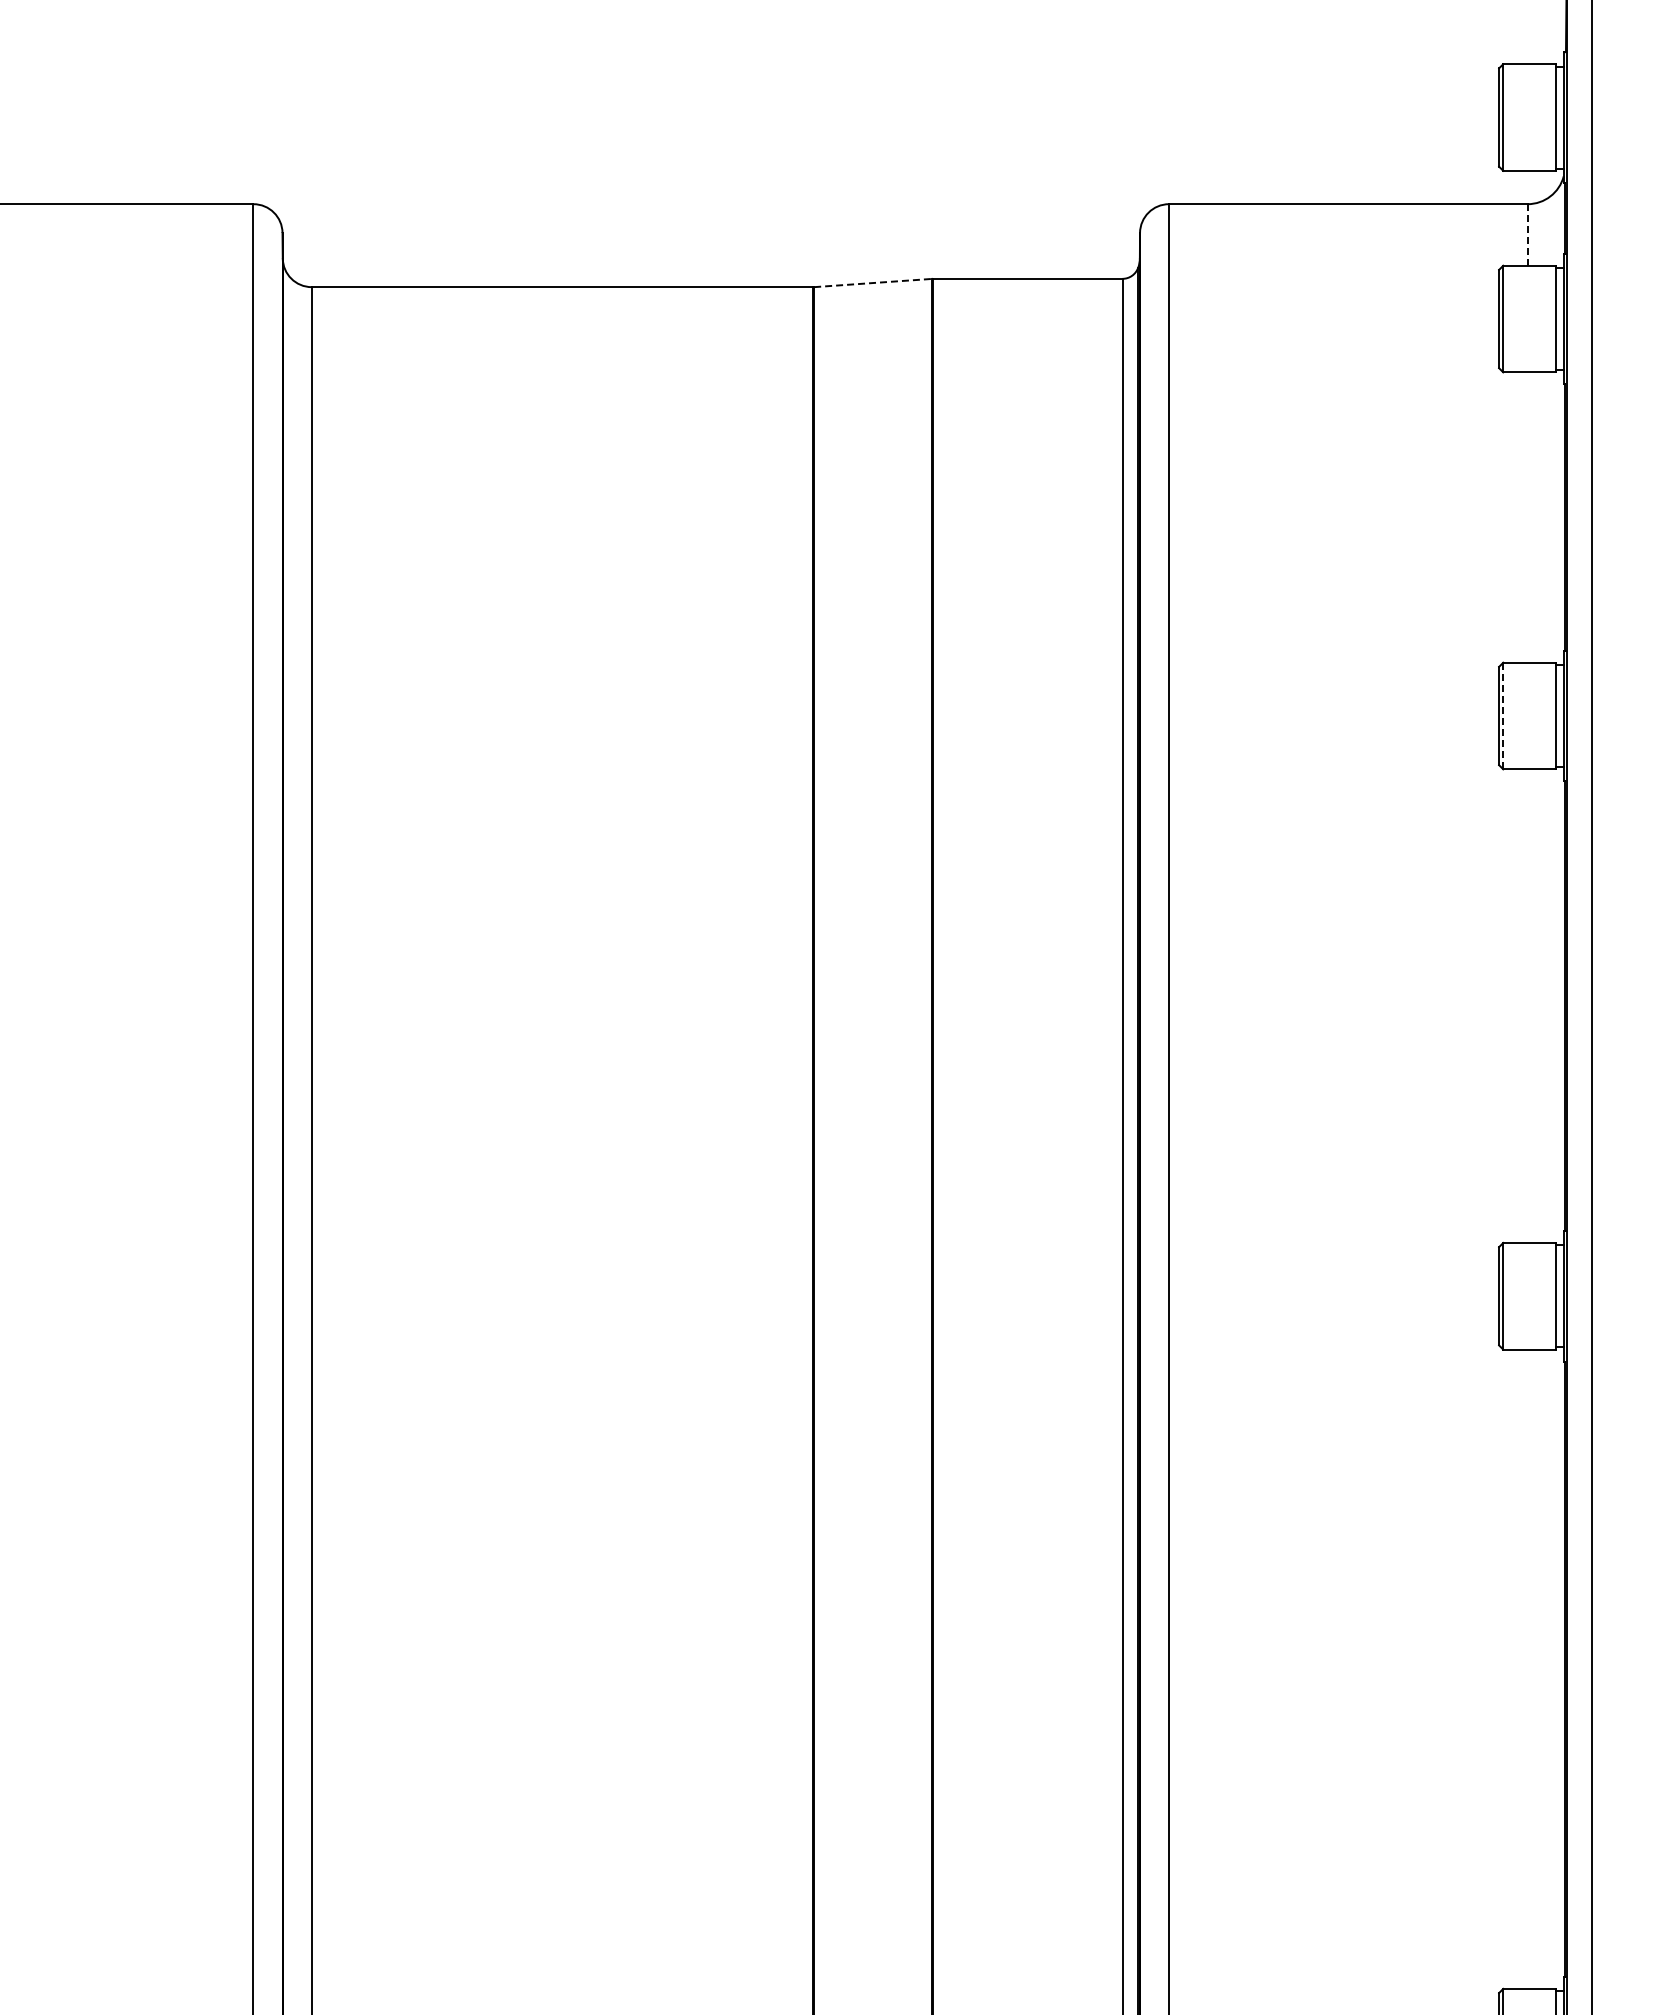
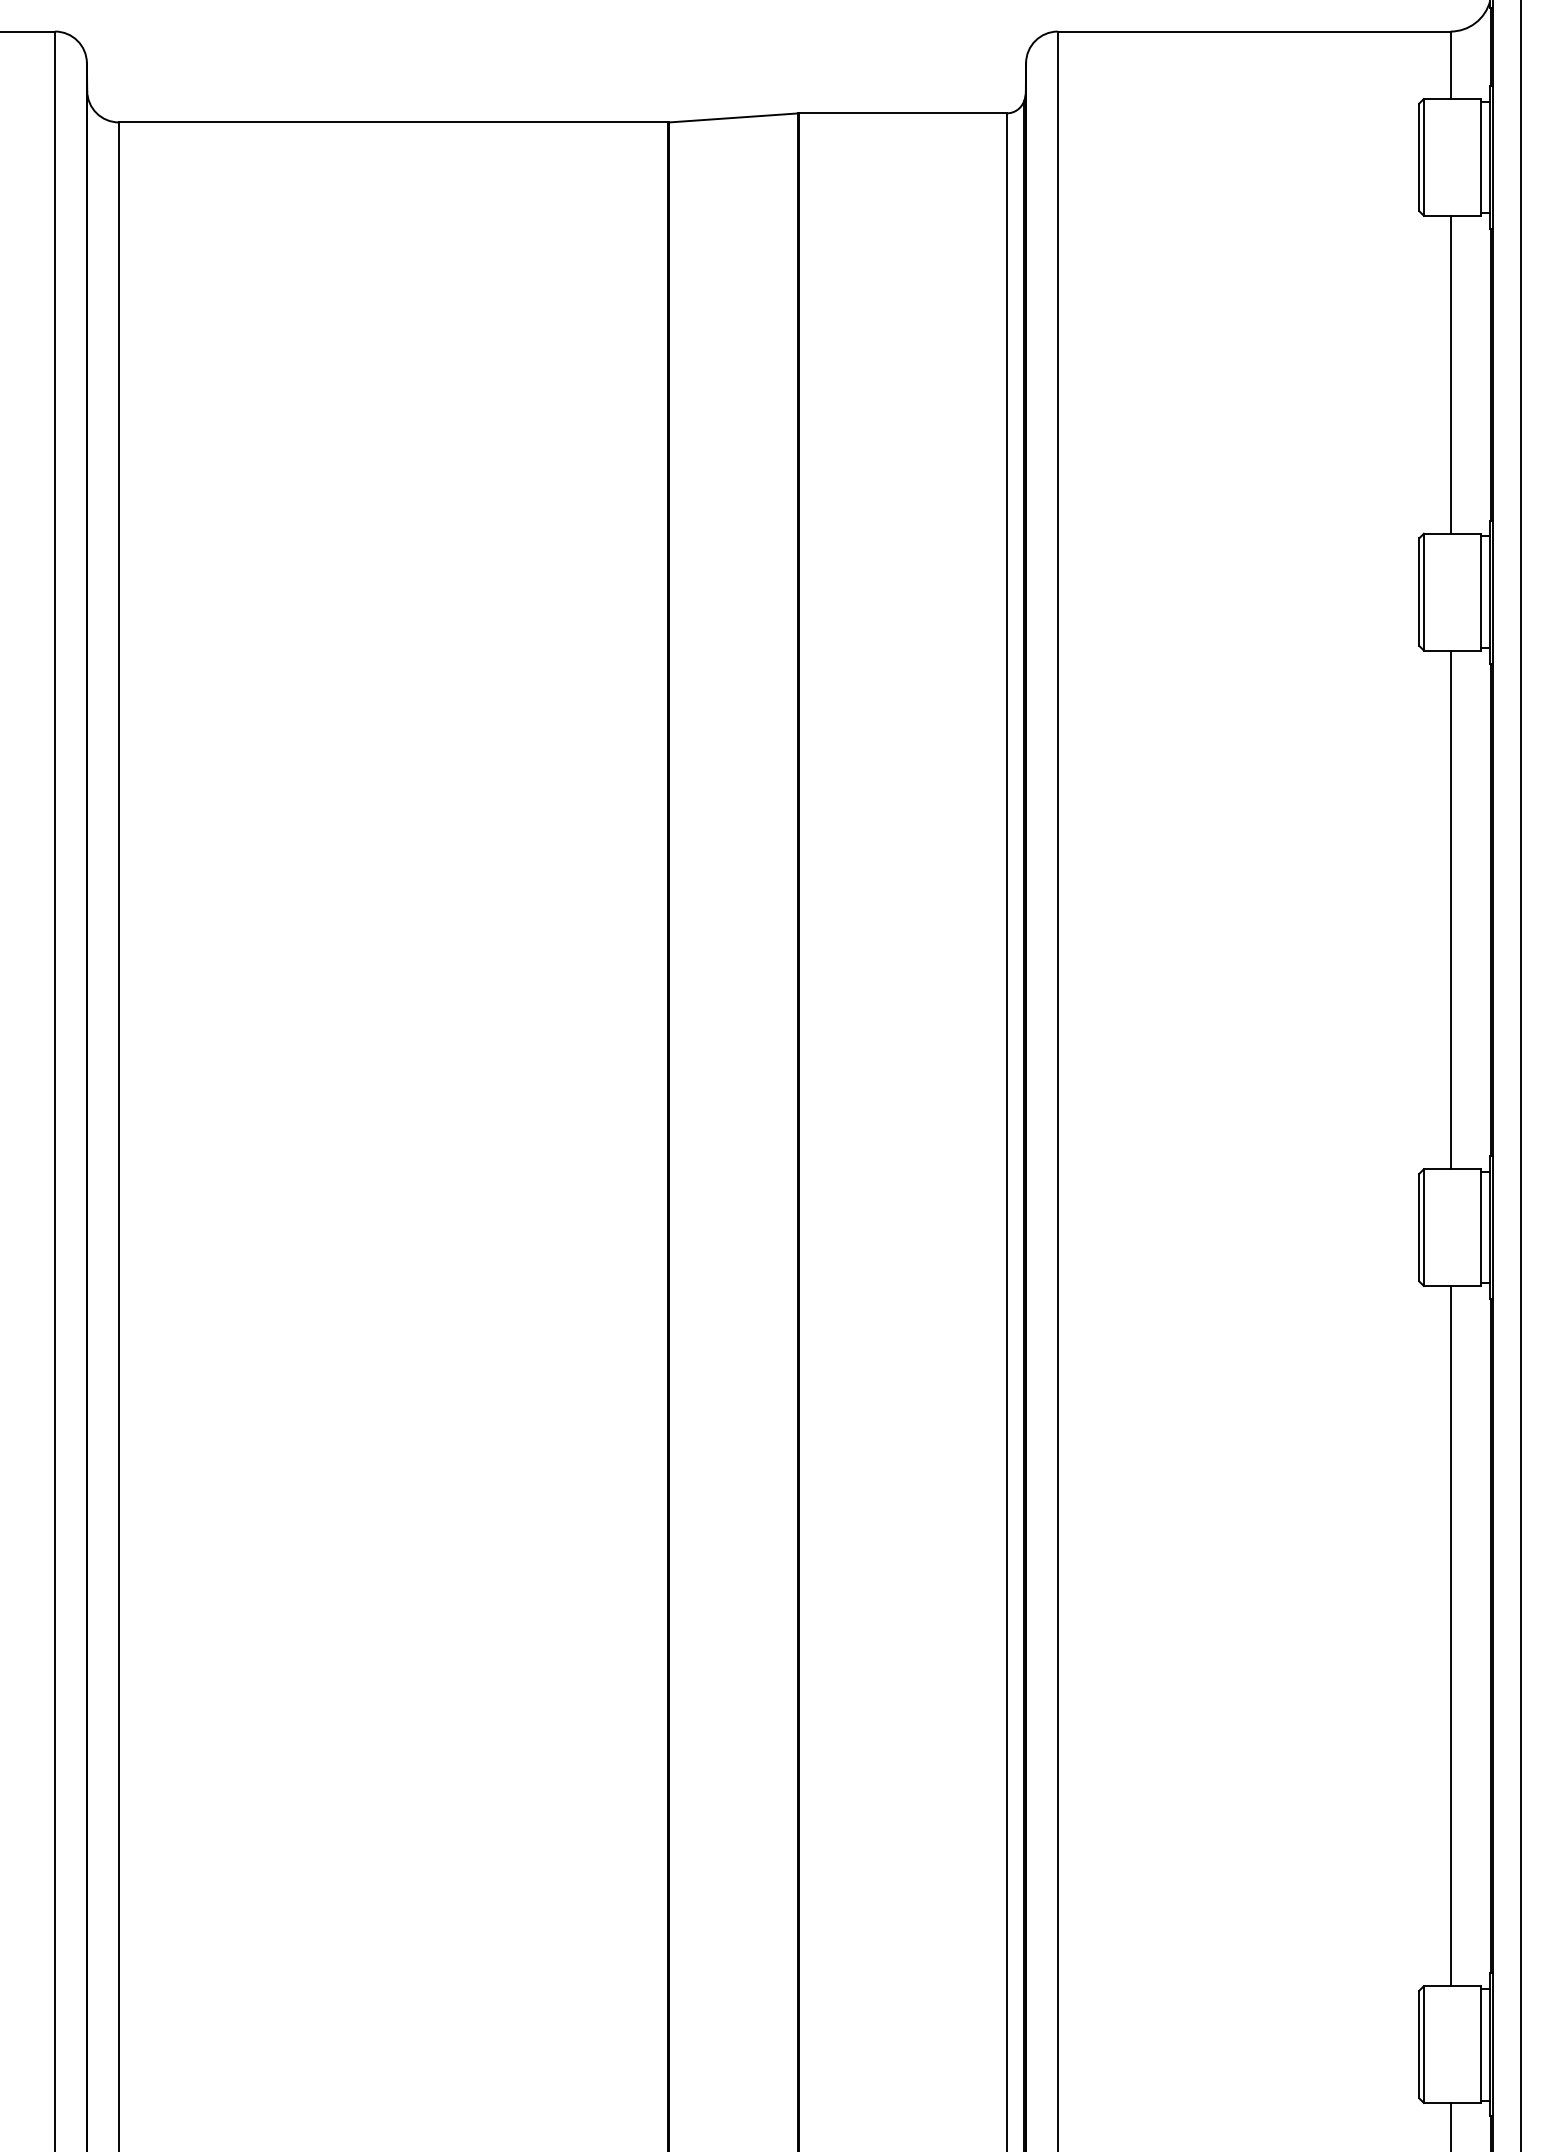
line: (1527, 234) -> (1450, 64), dashed -> solid
line: (872, 283) -> (733, 118), dashed -> solid
line: (1527, 517) -> (1450, 374), added
line: (1503, 716) -> (1424, 592), dashed -> solid
line: (1527, 1005) -> (1450, 909), added
line: (1527, 1668) -> (1450, 1635), added

